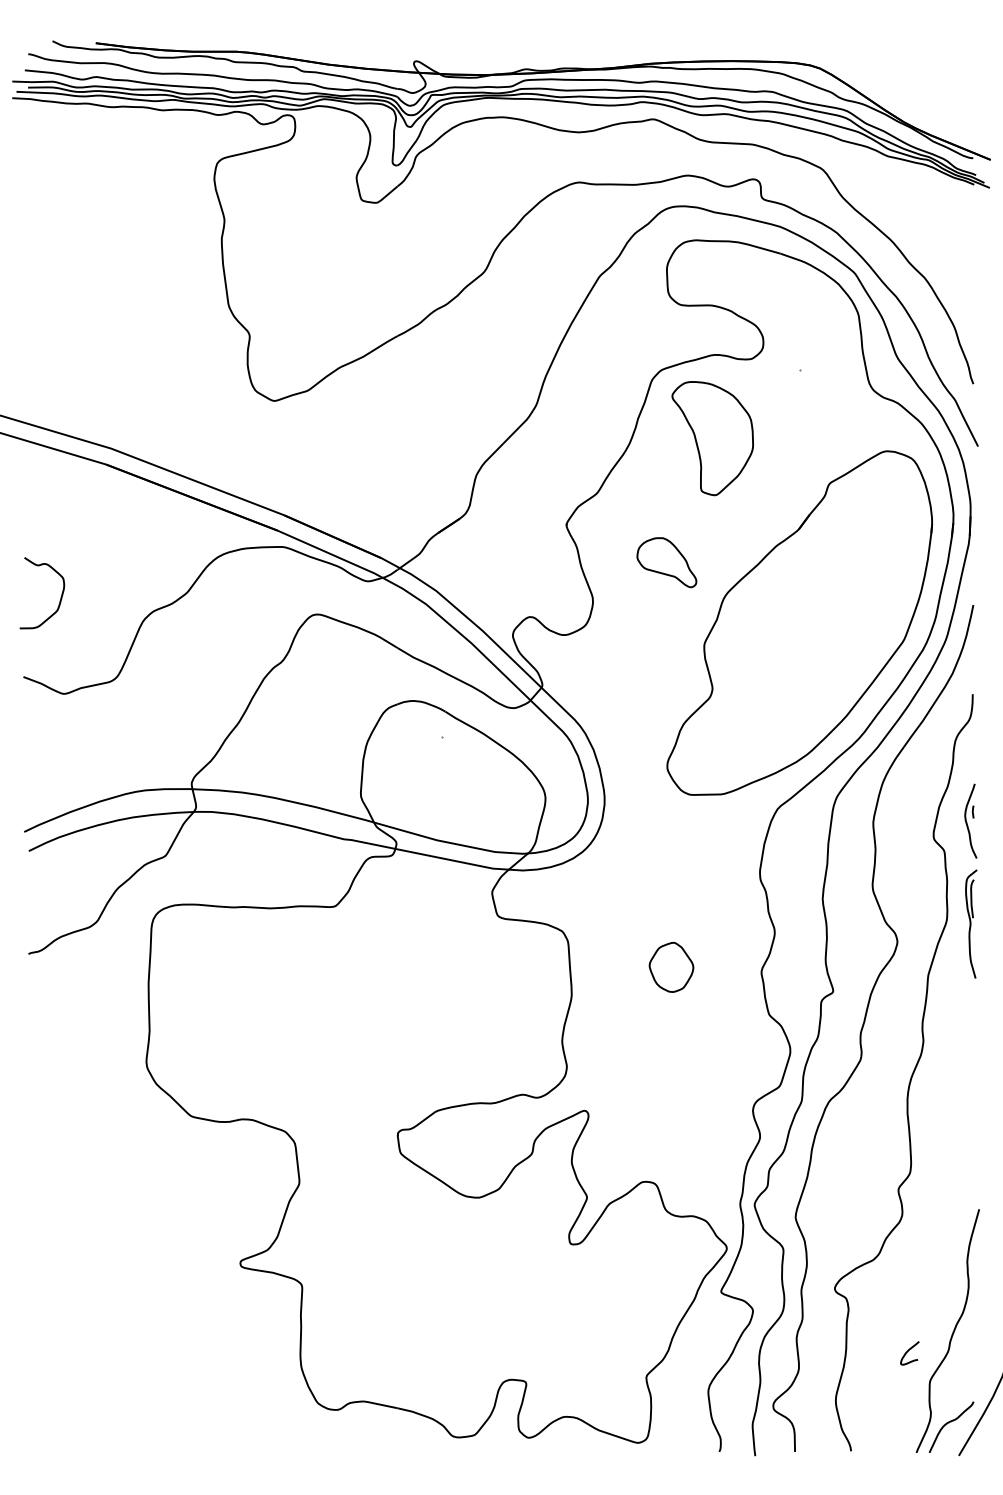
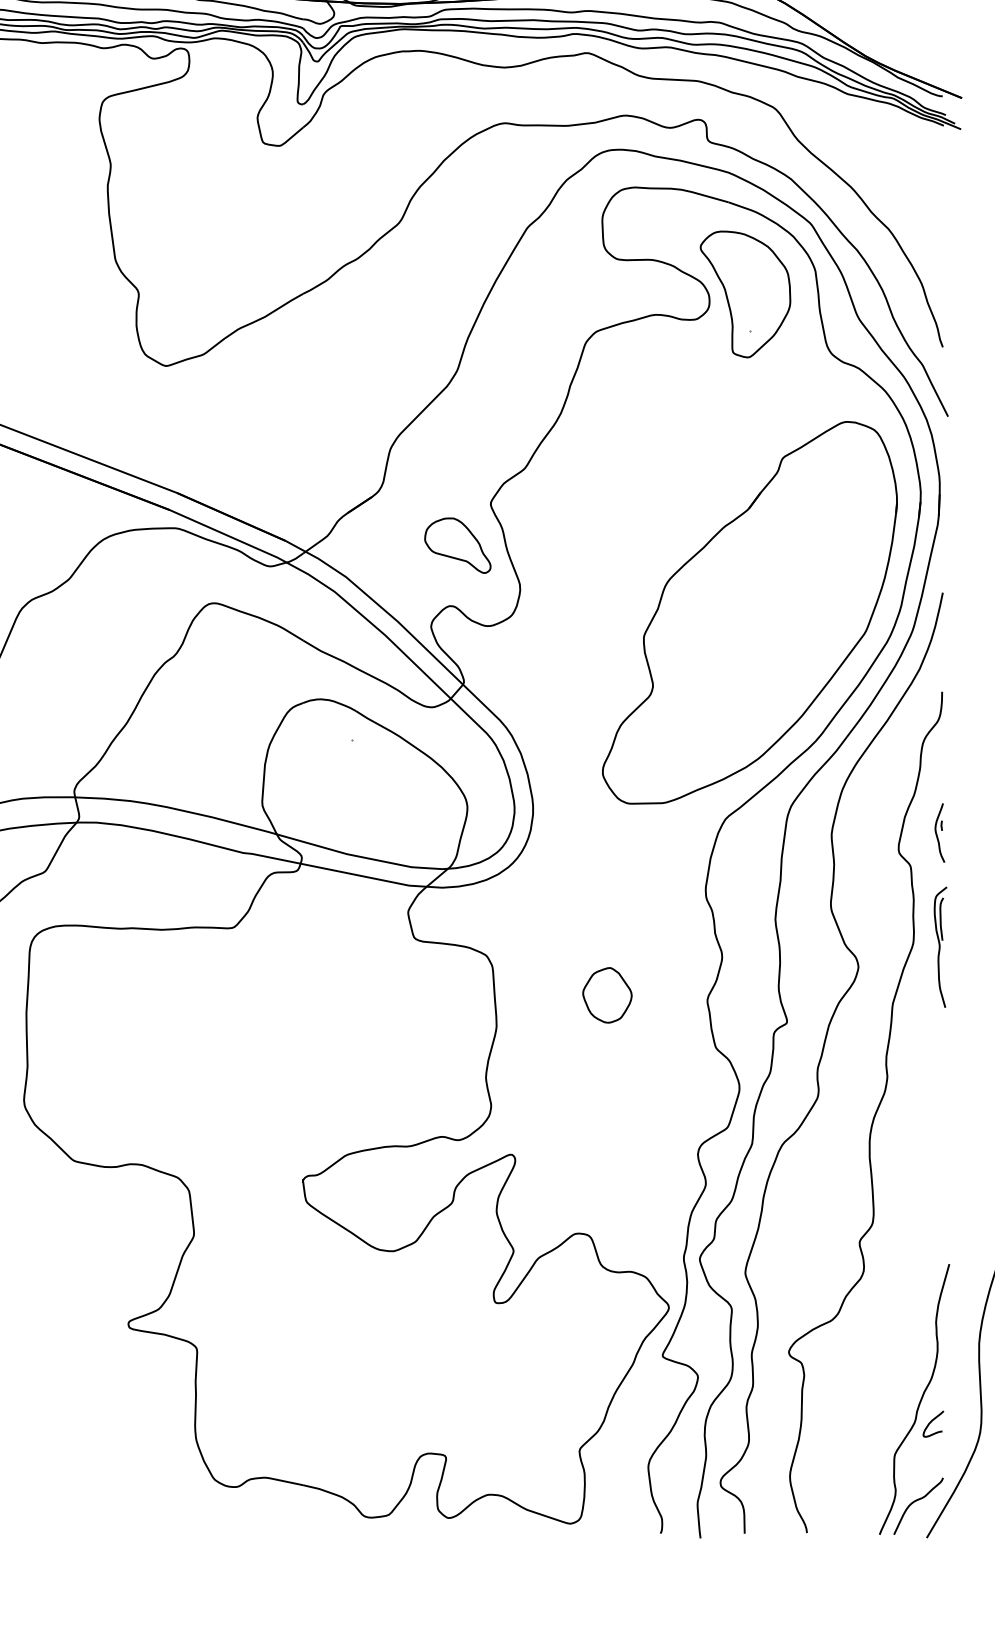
part: (712, 438) -> (745, 294), moved
part: (666, 562) -> (457, 545), moved
part: (970, 821) -> (939, 833), size x0.71
curve: (908, 1351) -> (931, 1422), moved

